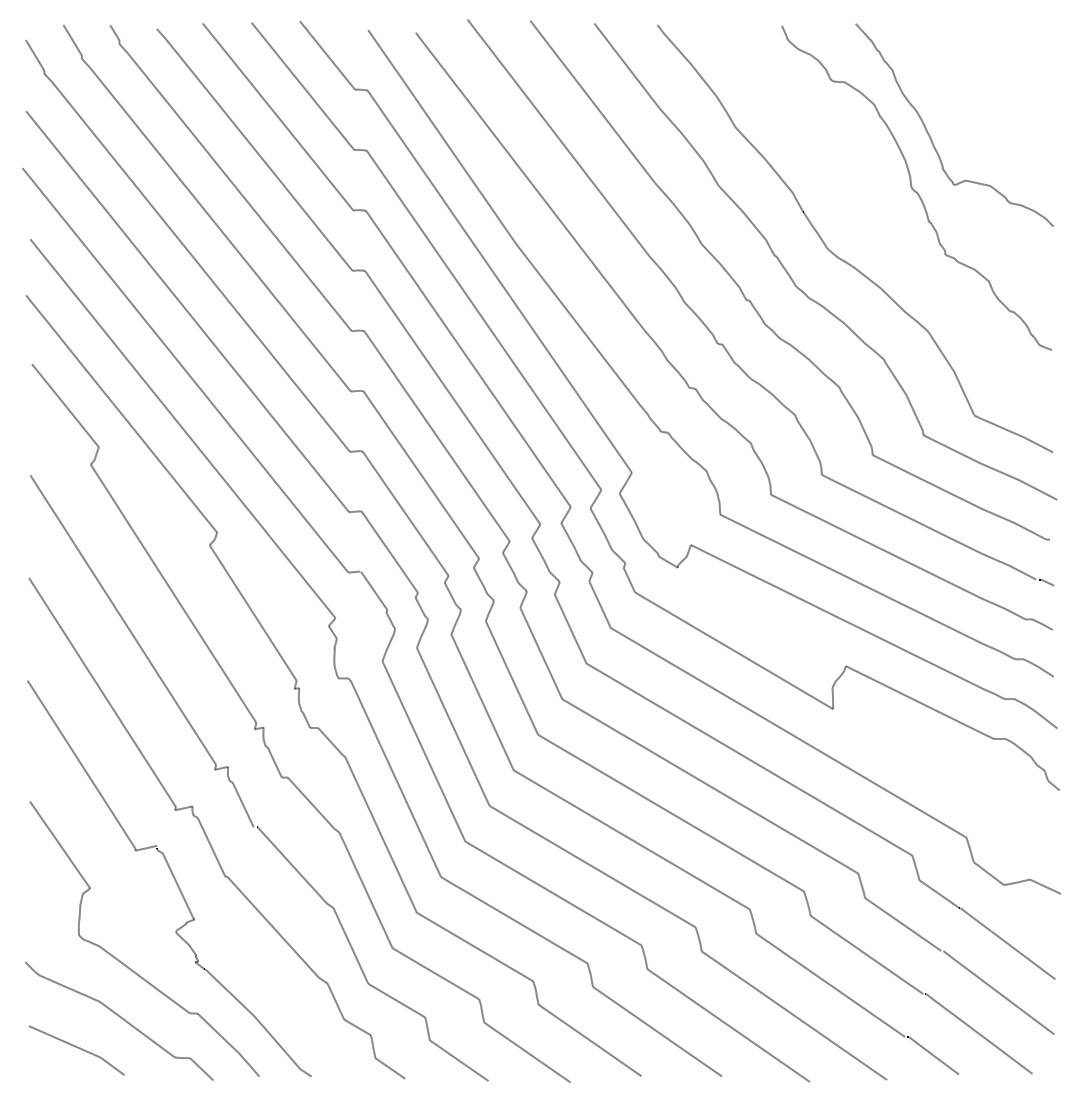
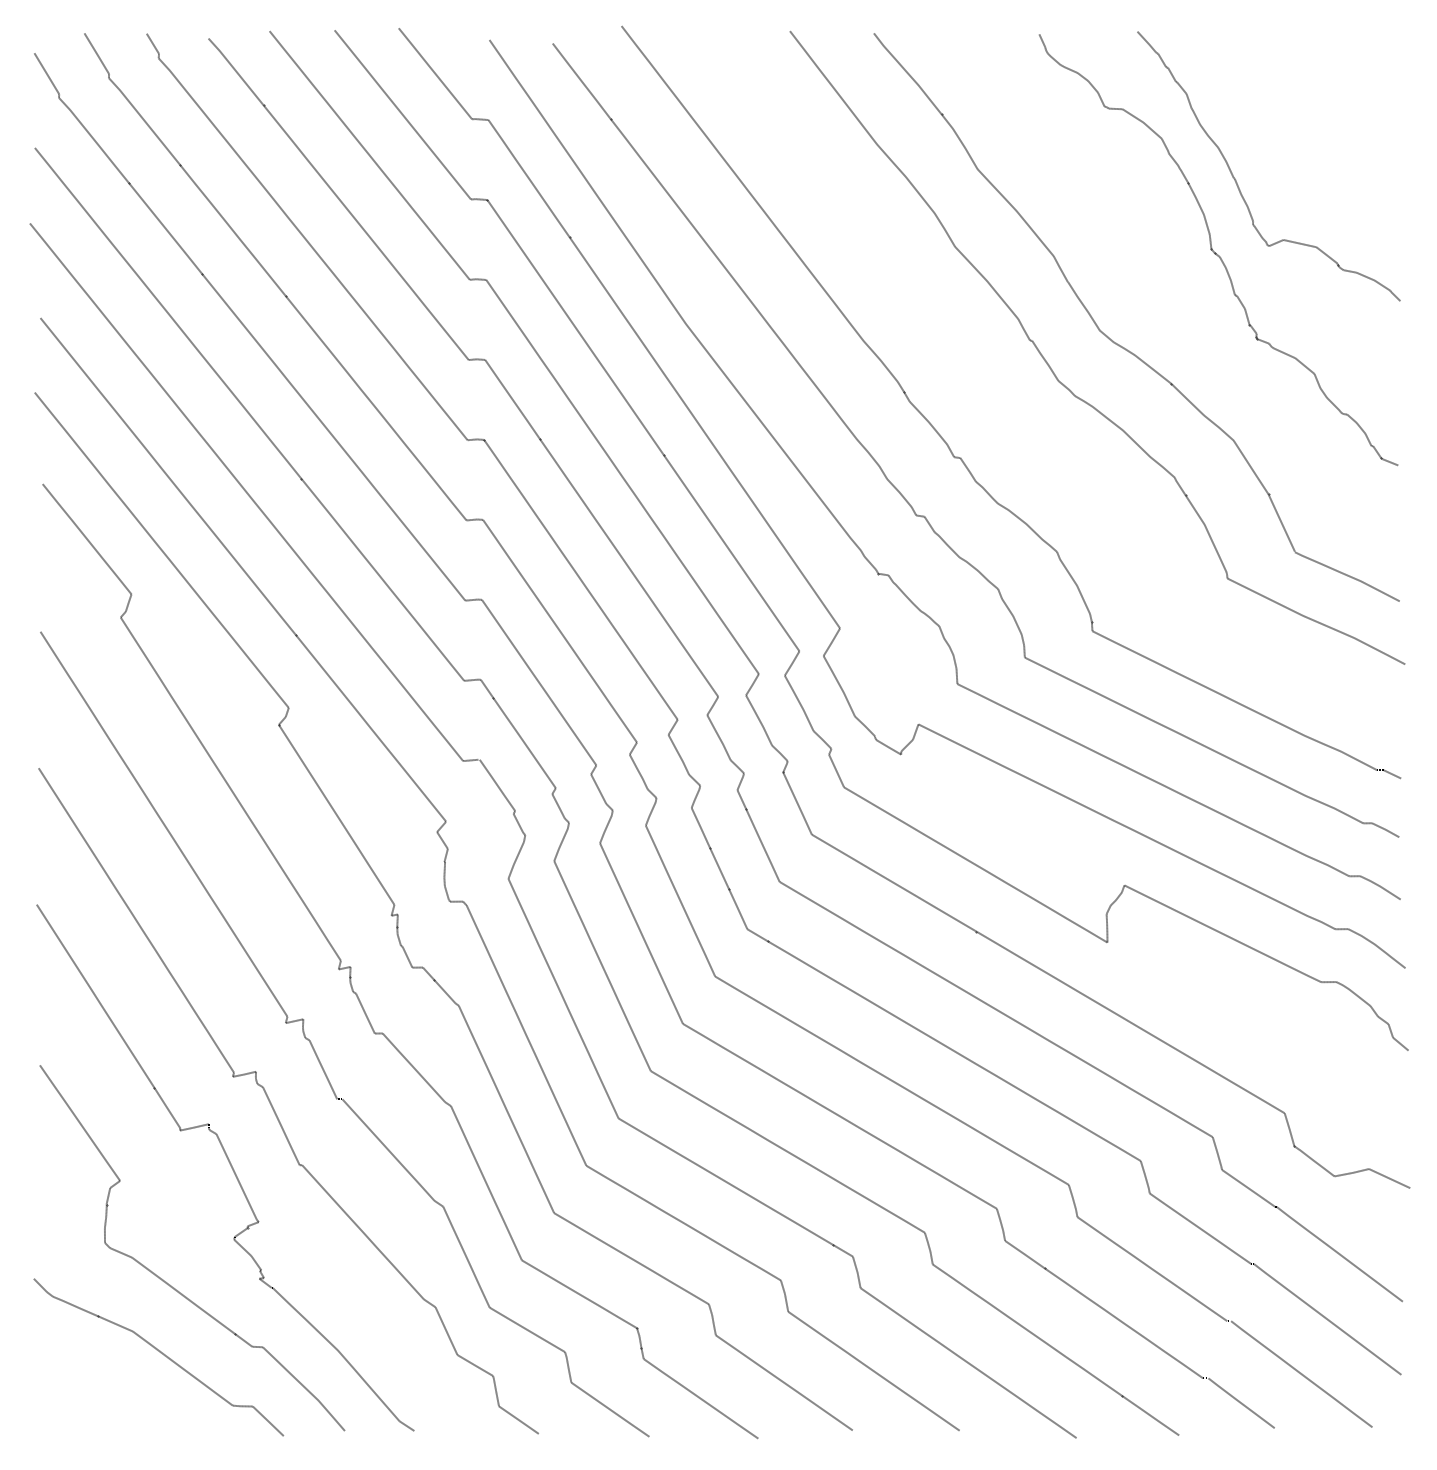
curve: (753, 305) -> (1001, 405), removed
curve: (77, 1048) -> (103, 1393), removed

